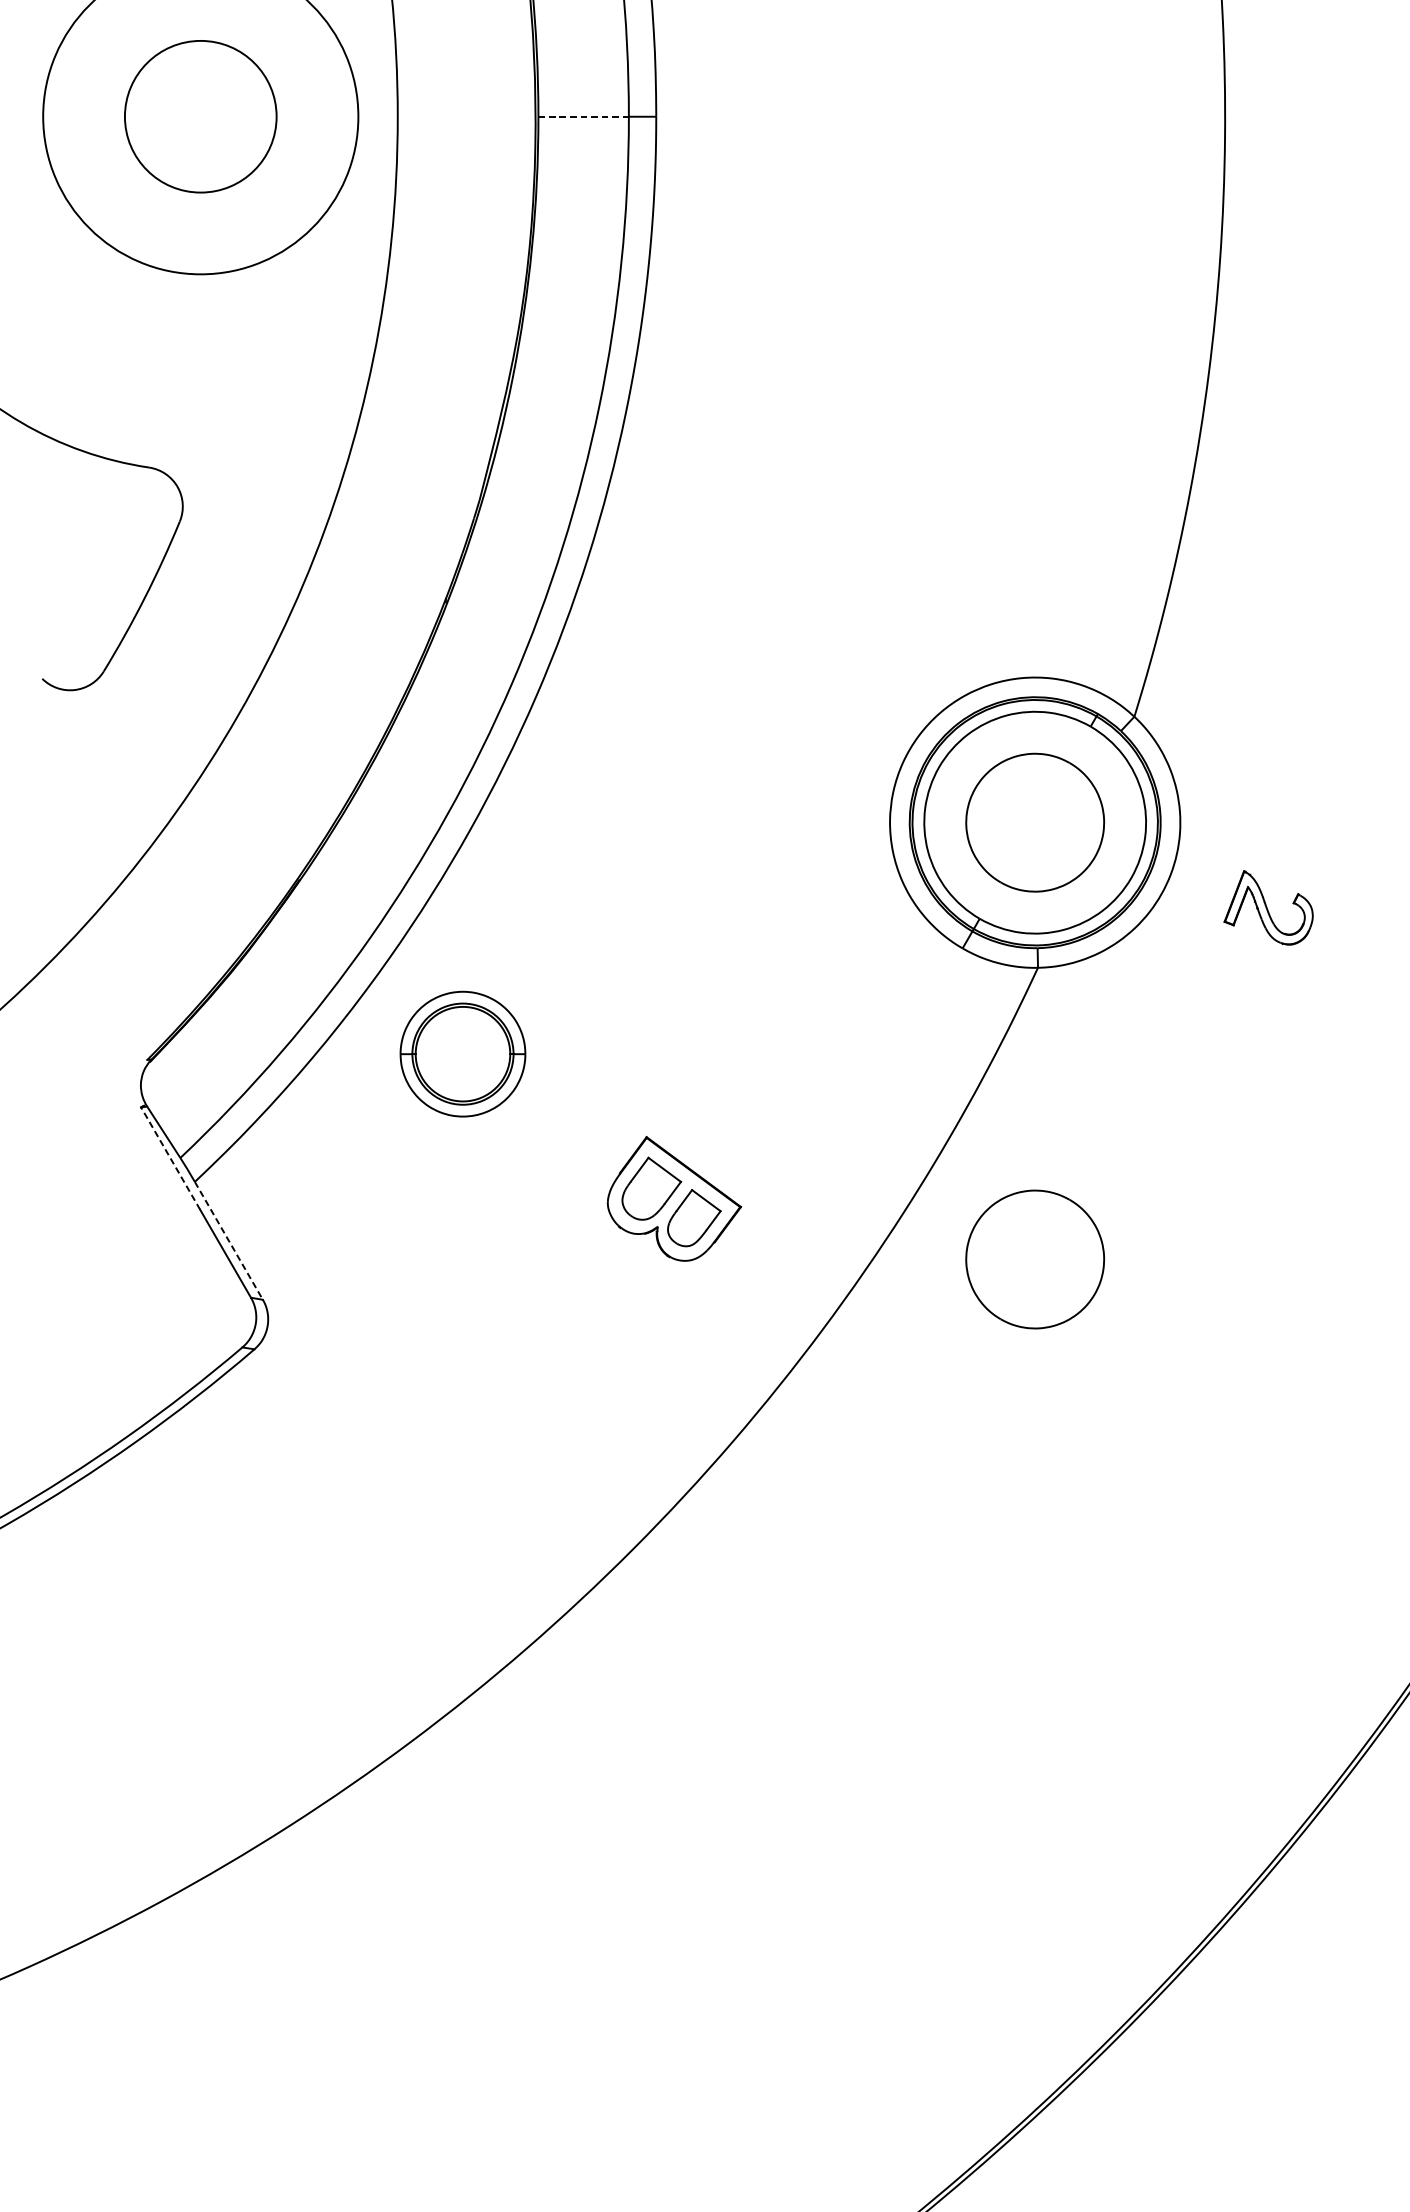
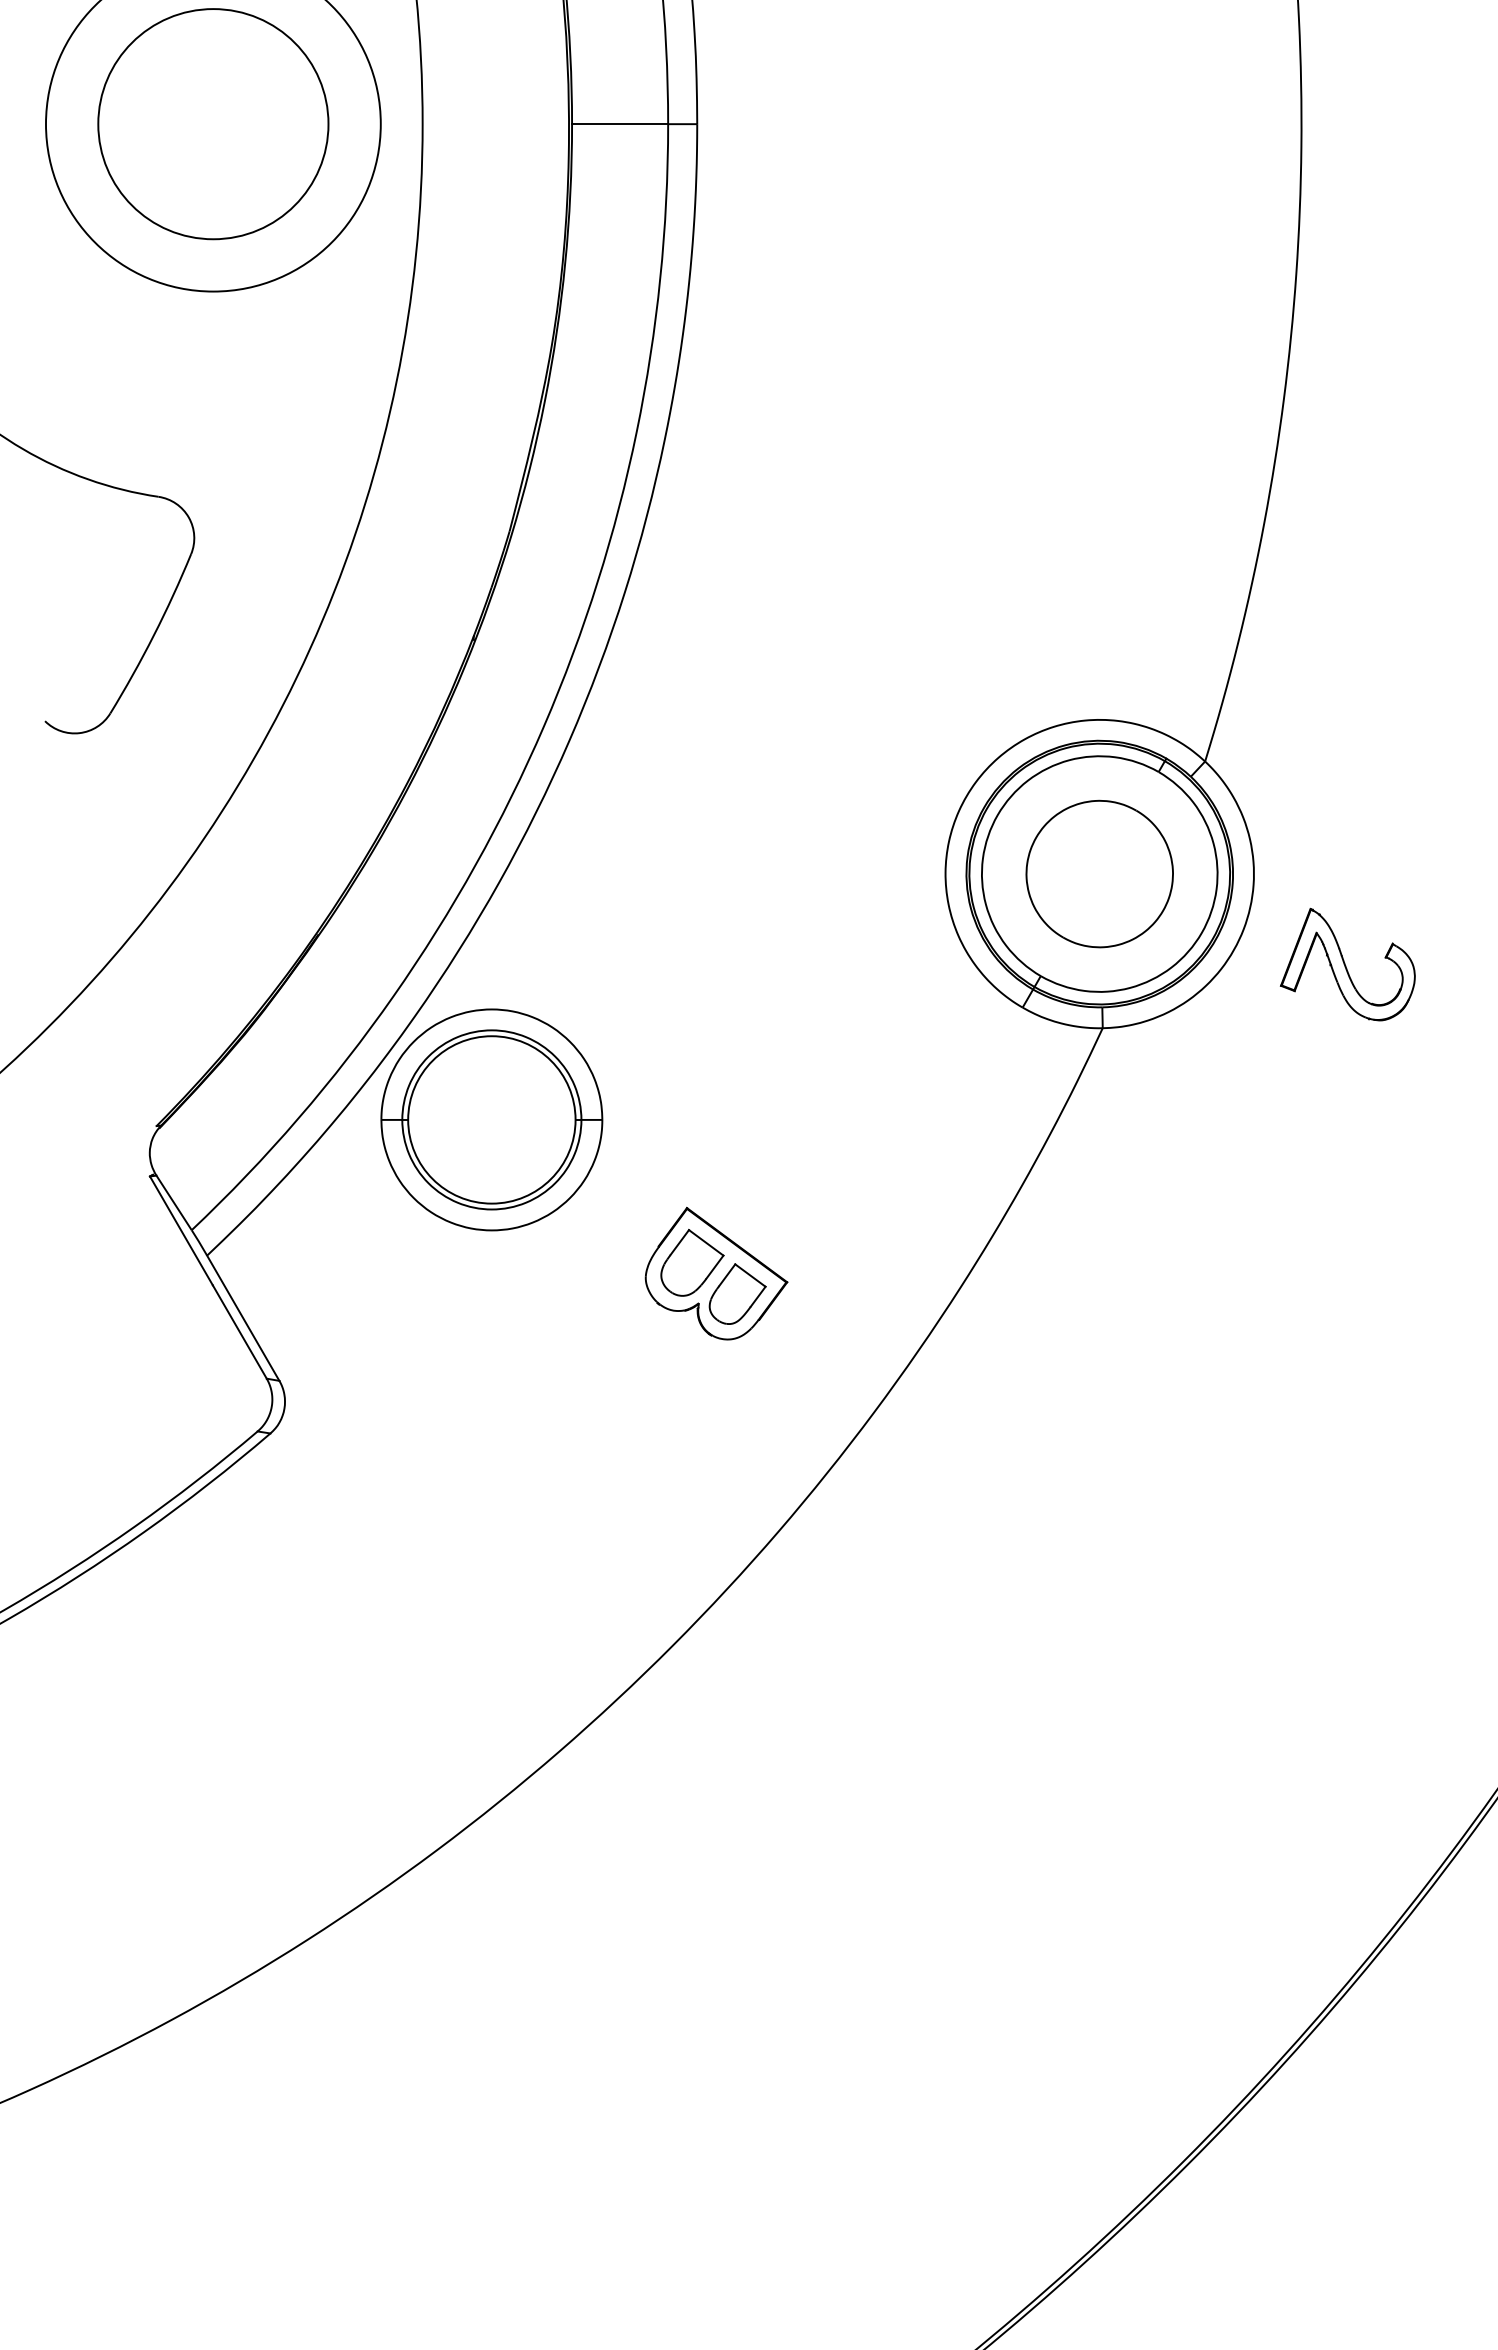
circle: (200, 117) -> (213, 124), size x1.43
line: (584, 117) -> (620, 124), dashed -> solid
part: (1268, 907) -> (1347, 964), size x1.43
part: (462, 1053) -> (491, 1119), size x1.67
line: (170, 1158) -> (181, 1230), dashed -> solid
line: (229, 1241) -> (243, 1318), dashed -> solid
part: (1034, 1258) -> (1099, 1337), removed

